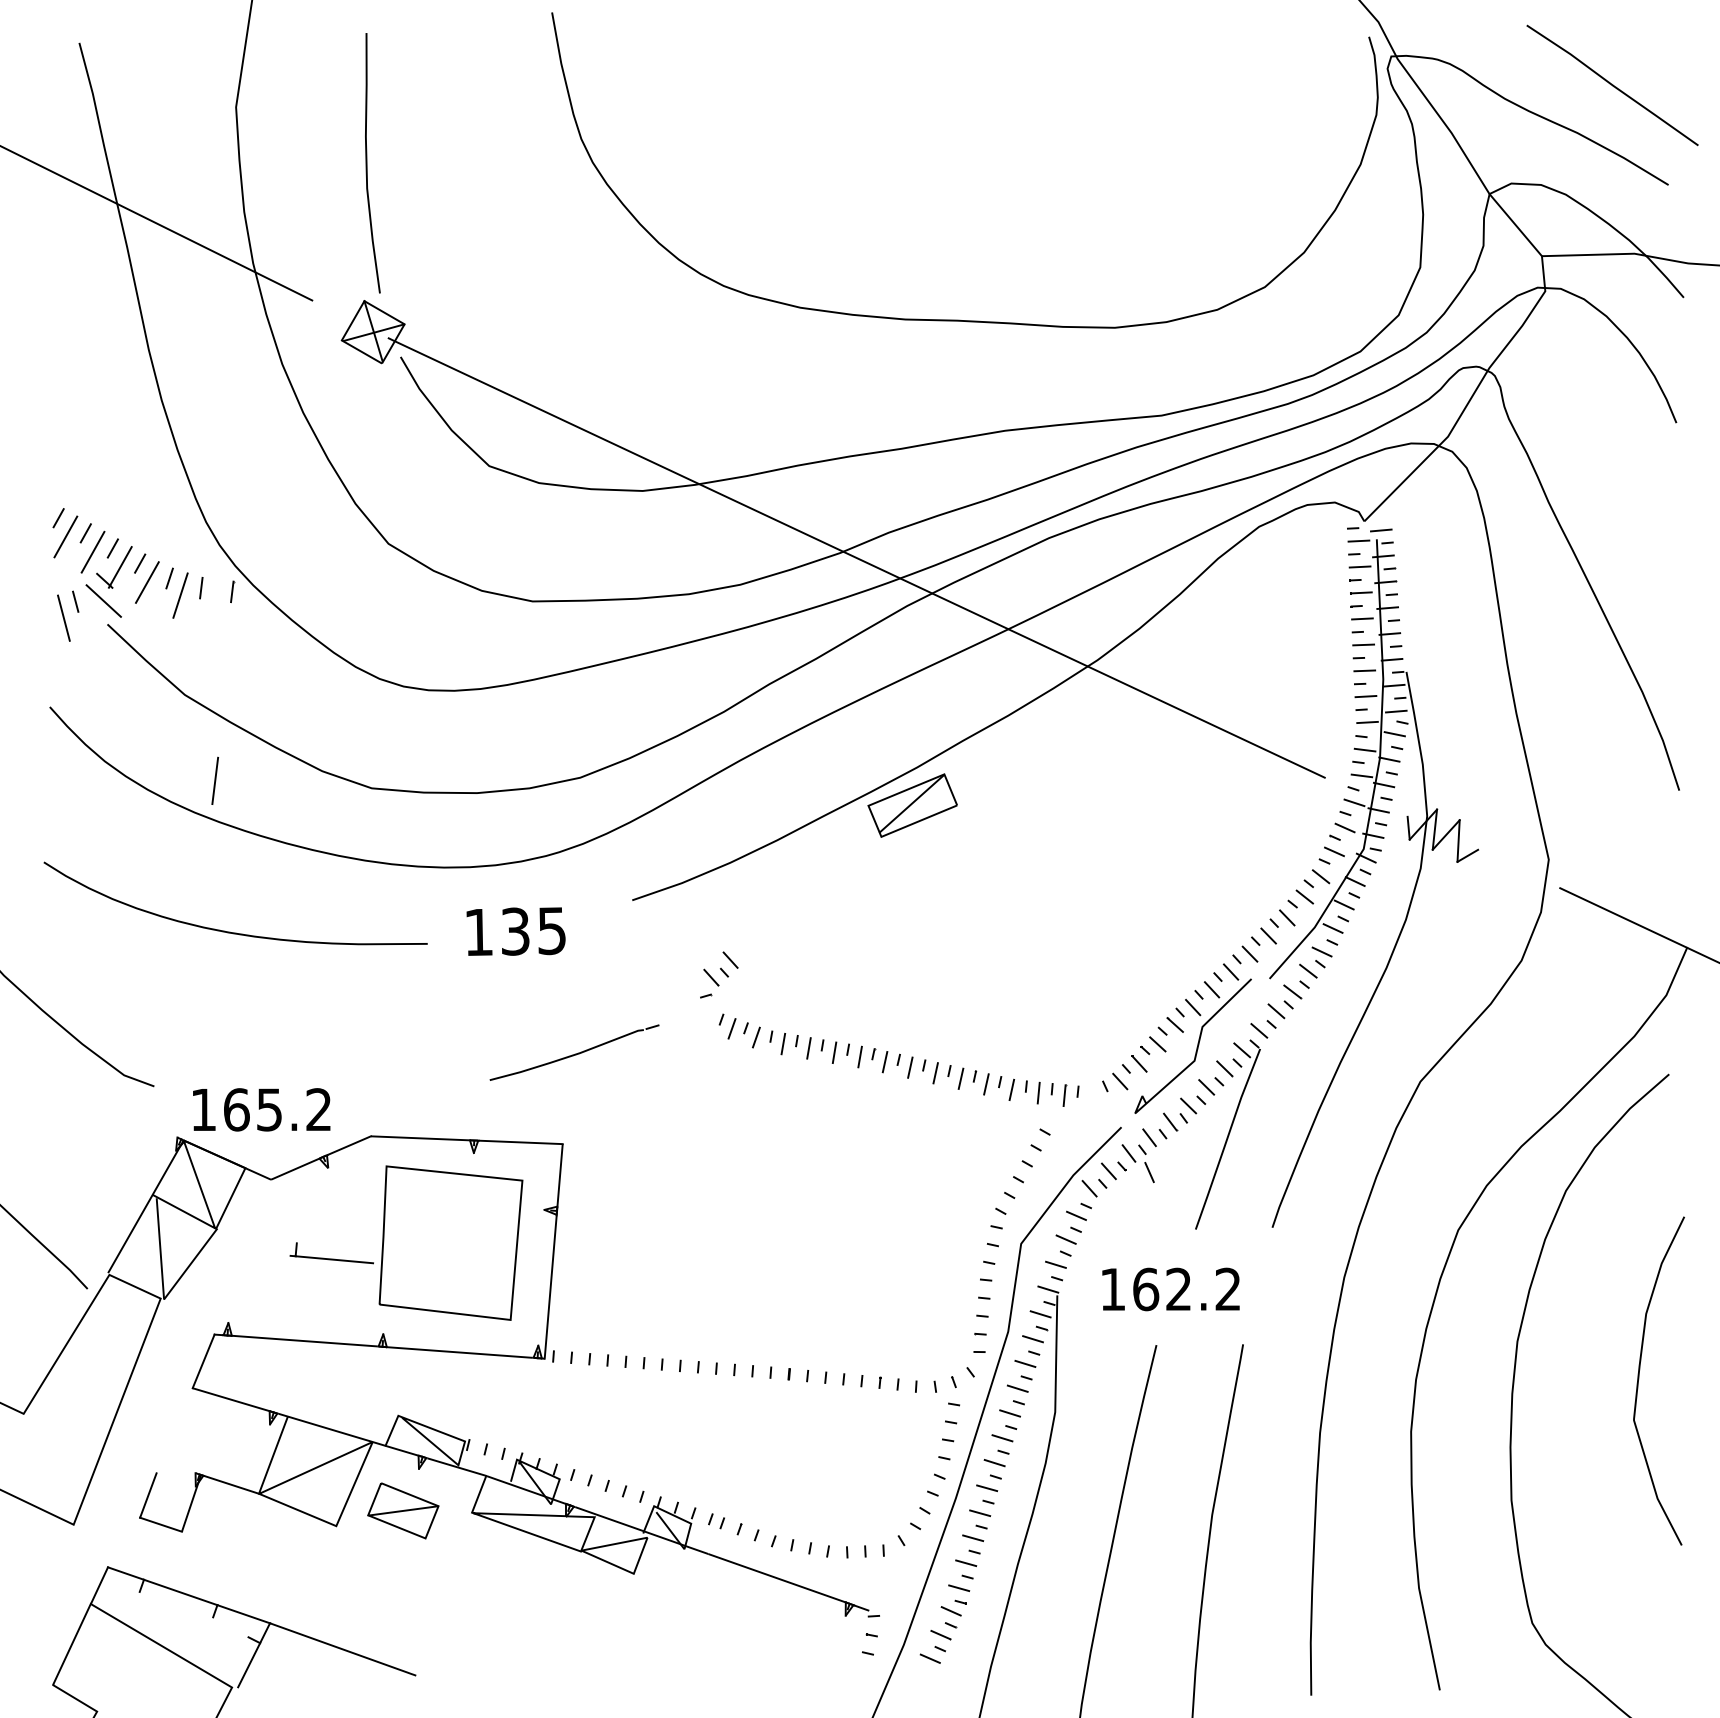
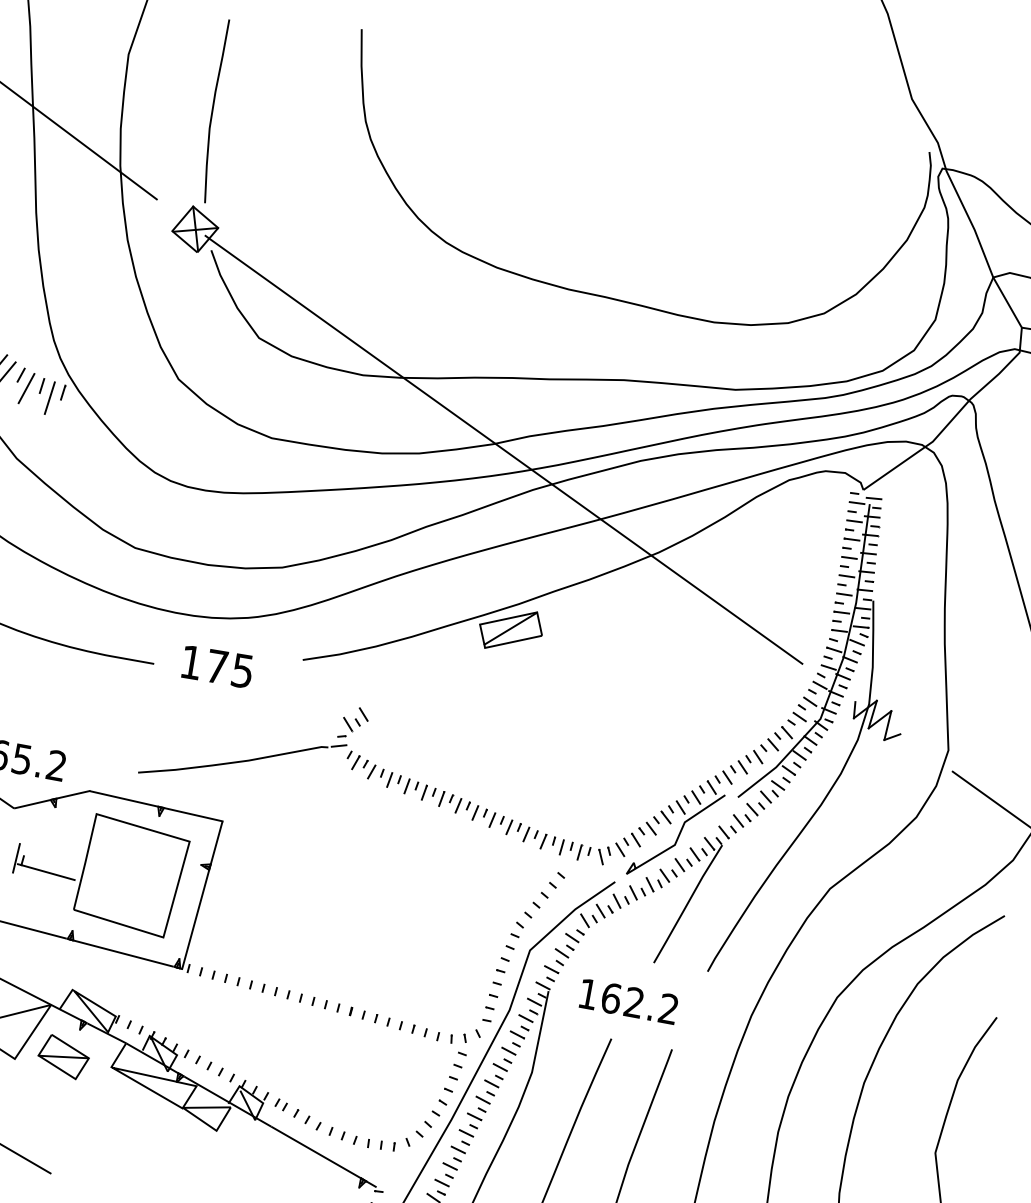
line: (214, 780) -> (49, 397), moved
text: (515, 931) -> (217, 666), 135 -> 175
part: (574, 1052) -> (242, 758), size x1.67
line: (1149, 1172) -> (601, 857), moved
line: (286, 1247) -> (16, 857), added

